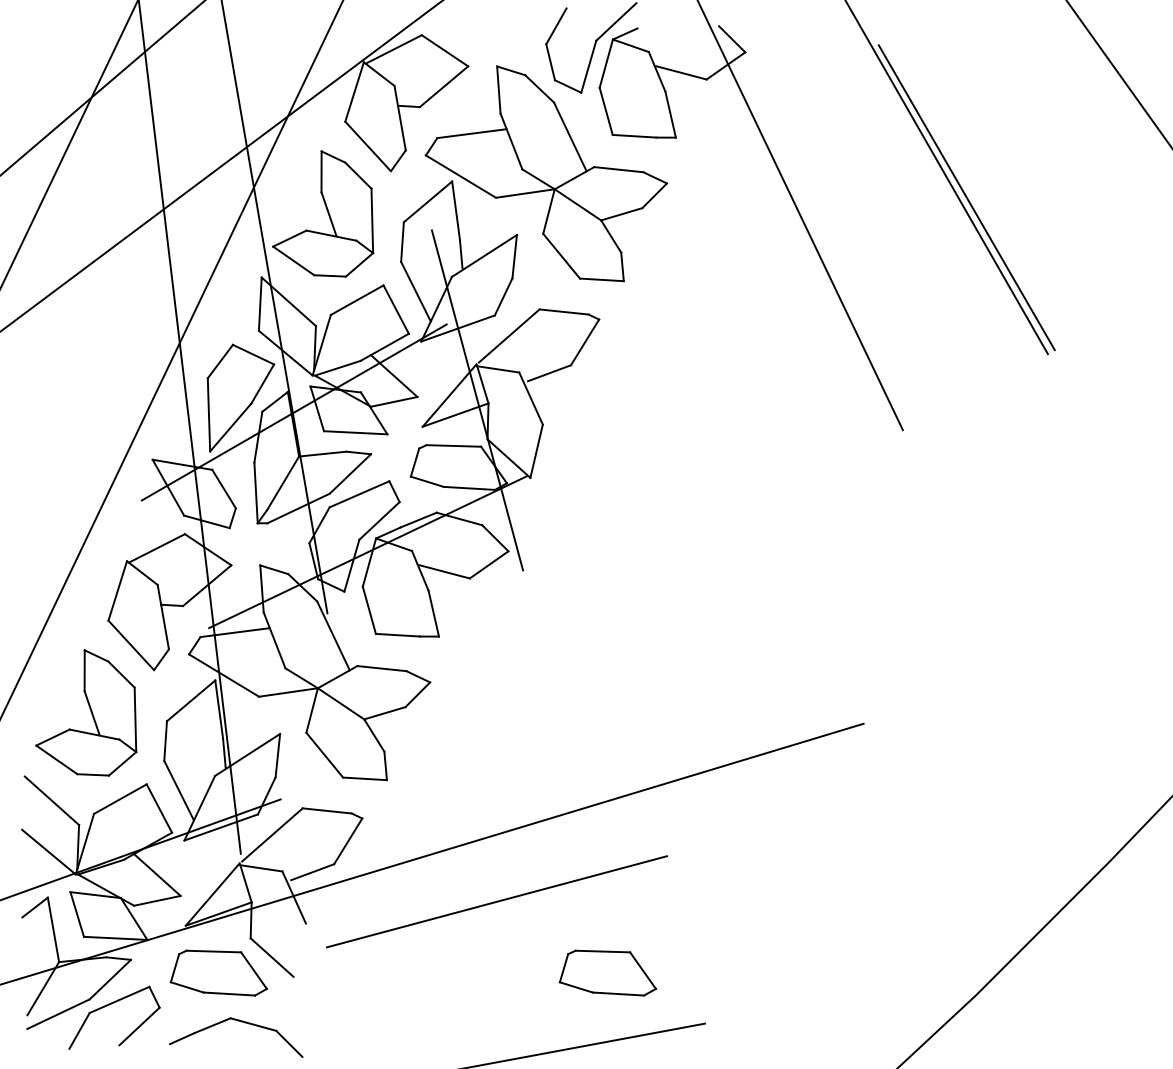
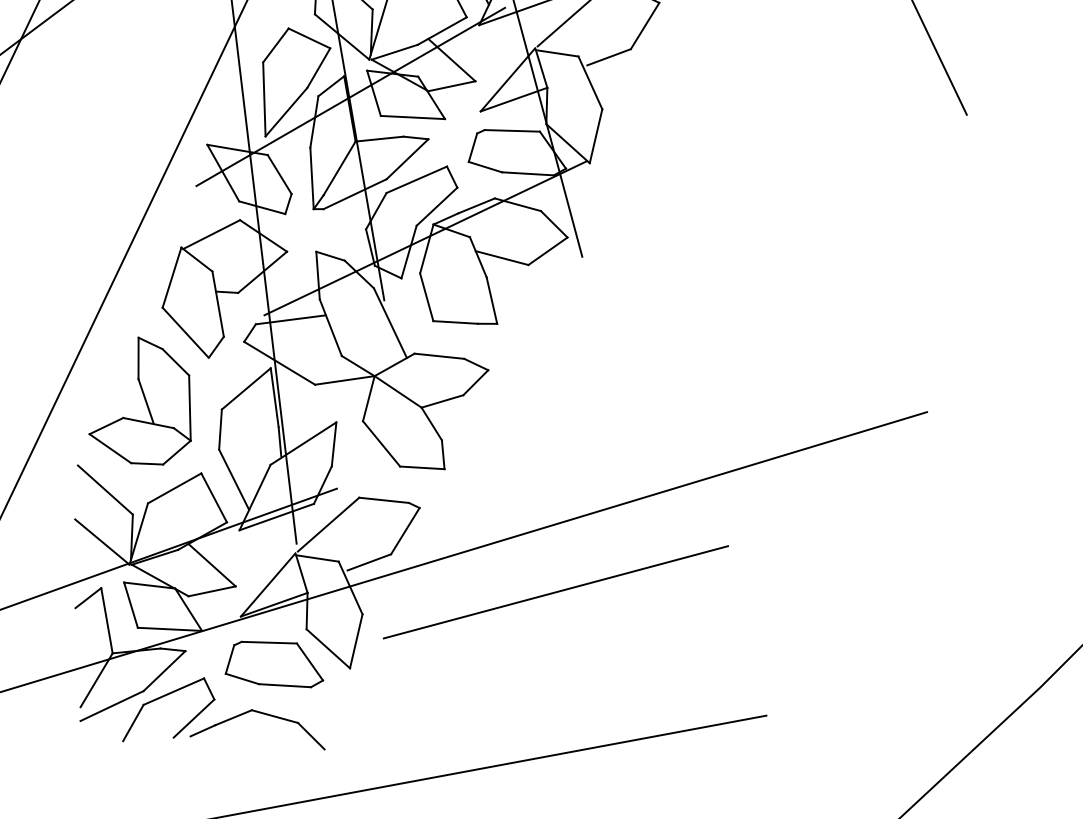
line: (299, 949) -> (356, 640), added
part: (607, 972) -> (667, 663), removed
part: (241, 1022) -> (262, 714), moved

